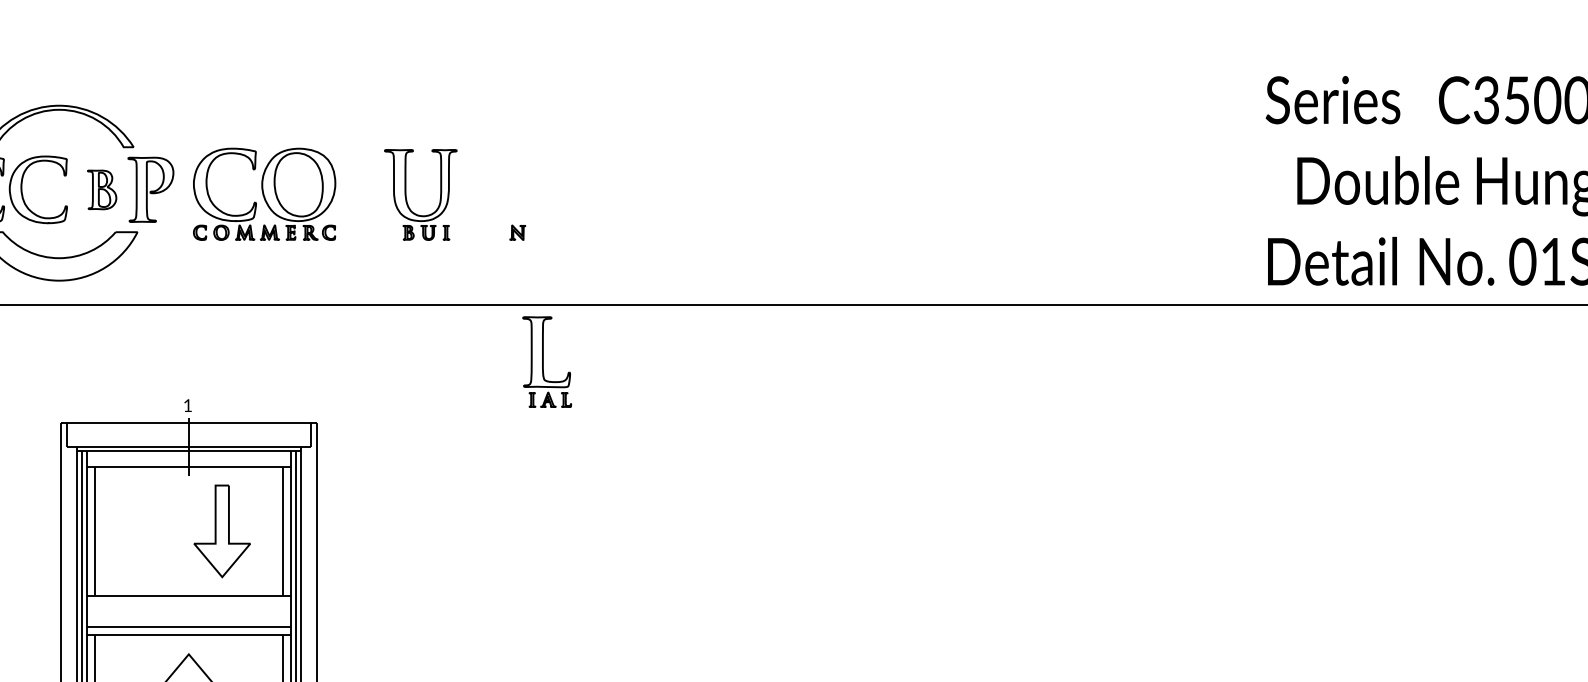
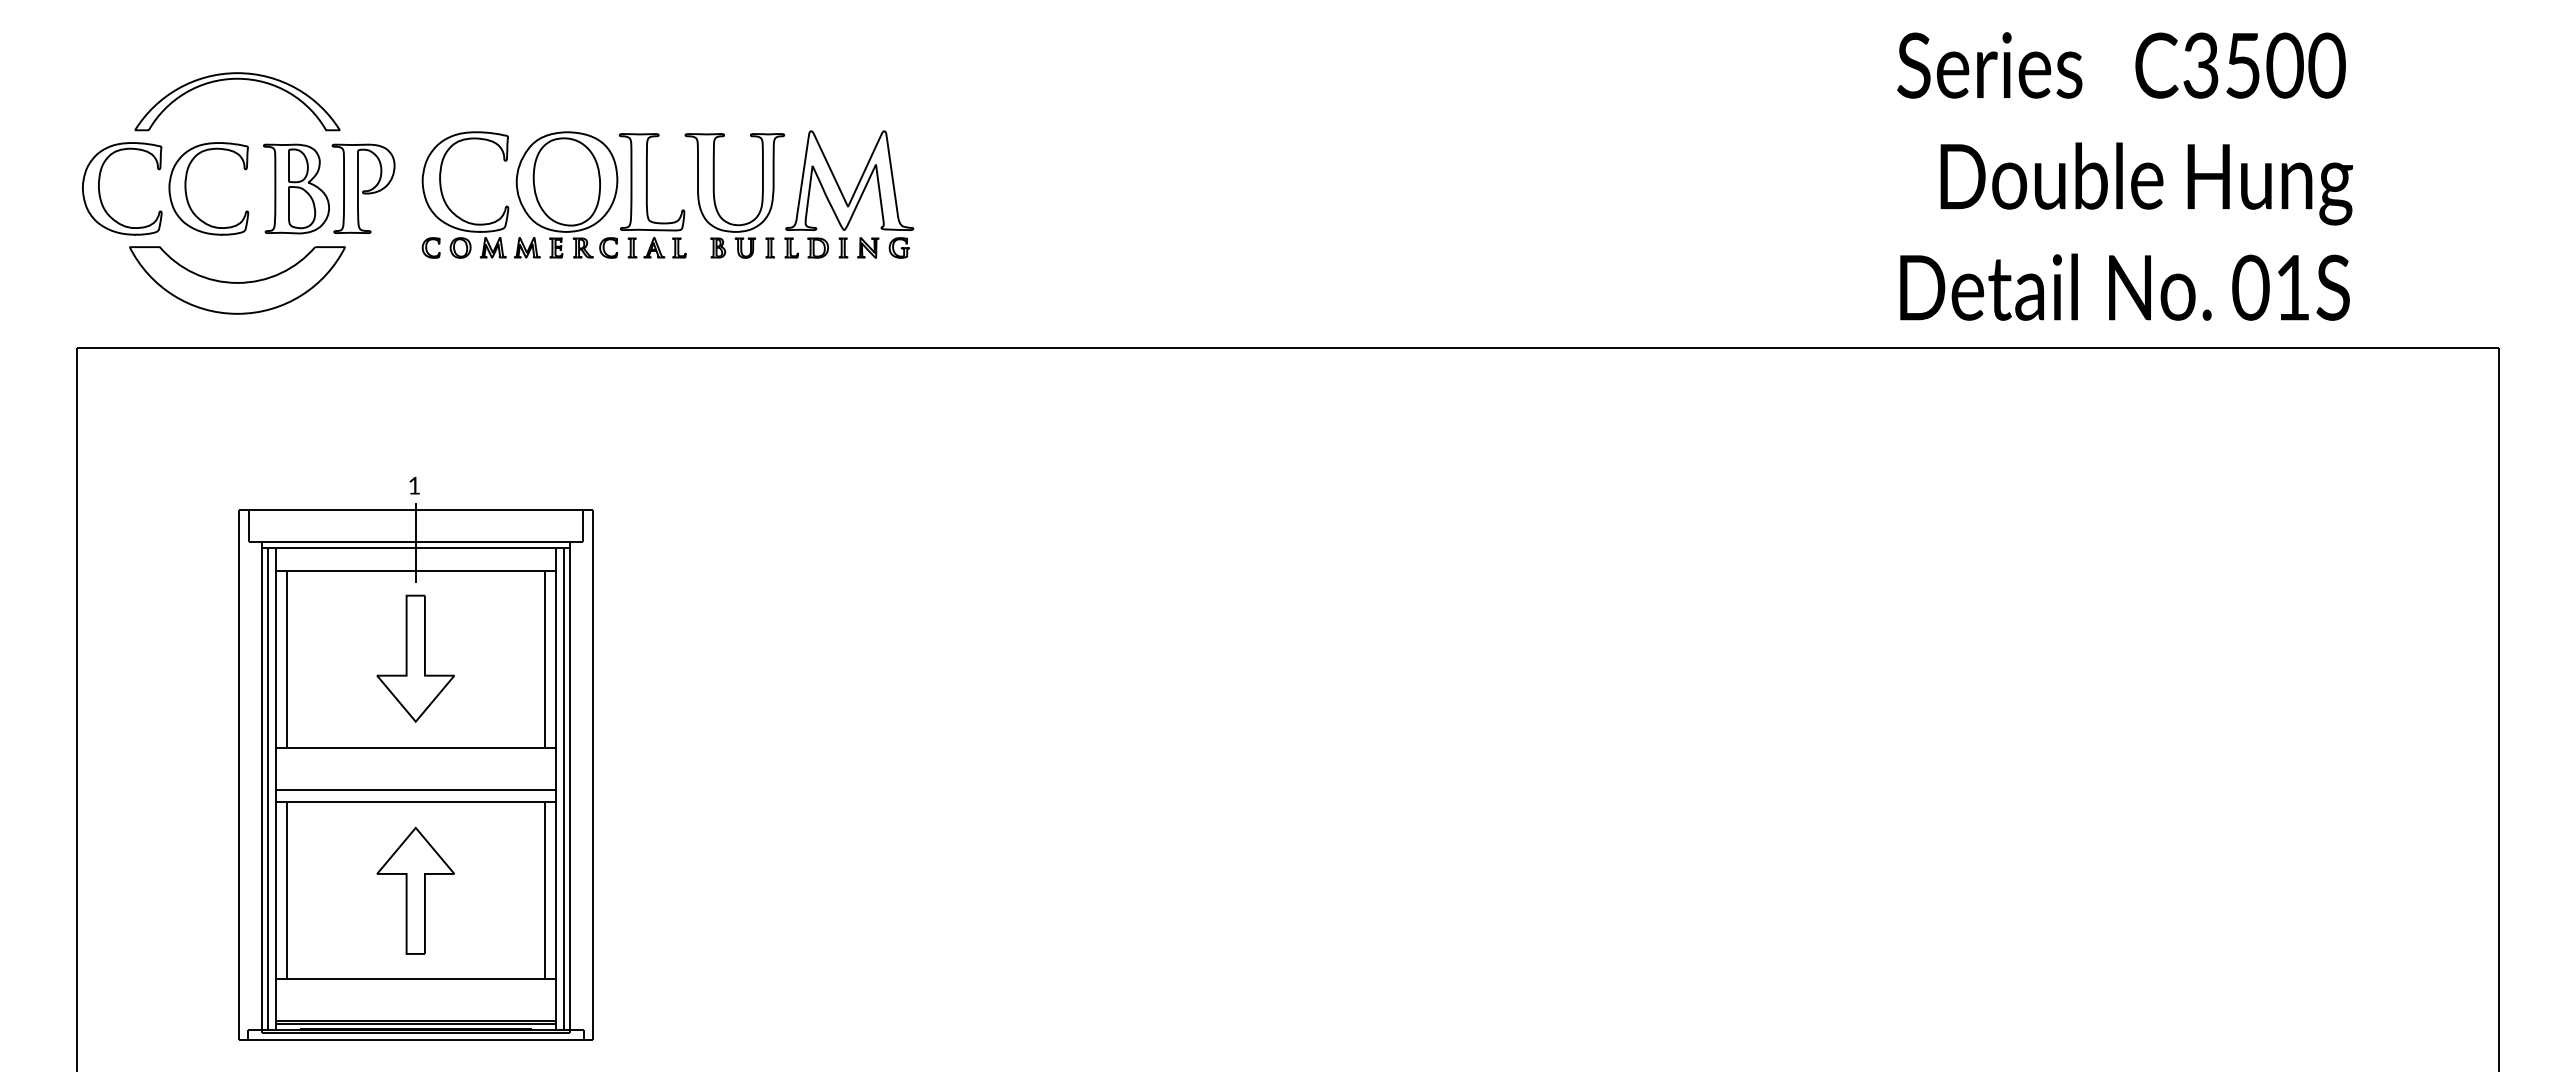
part: (102, 189) -> (296, 188), size x1.67
part: (504, 193) -> (849, 194), added
part: (547, 361) -> (652, 195), moved
part: (222, 531) -> (415, 658), moved

